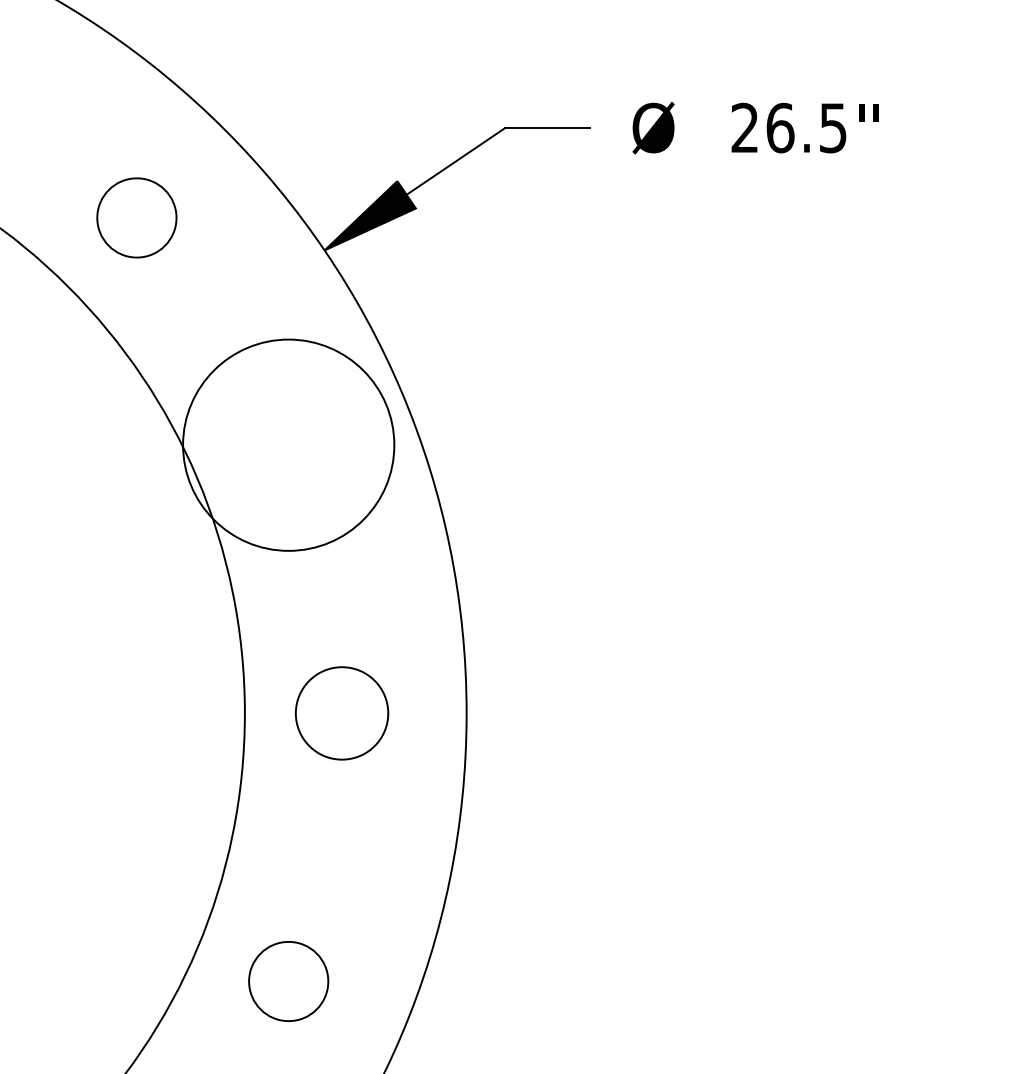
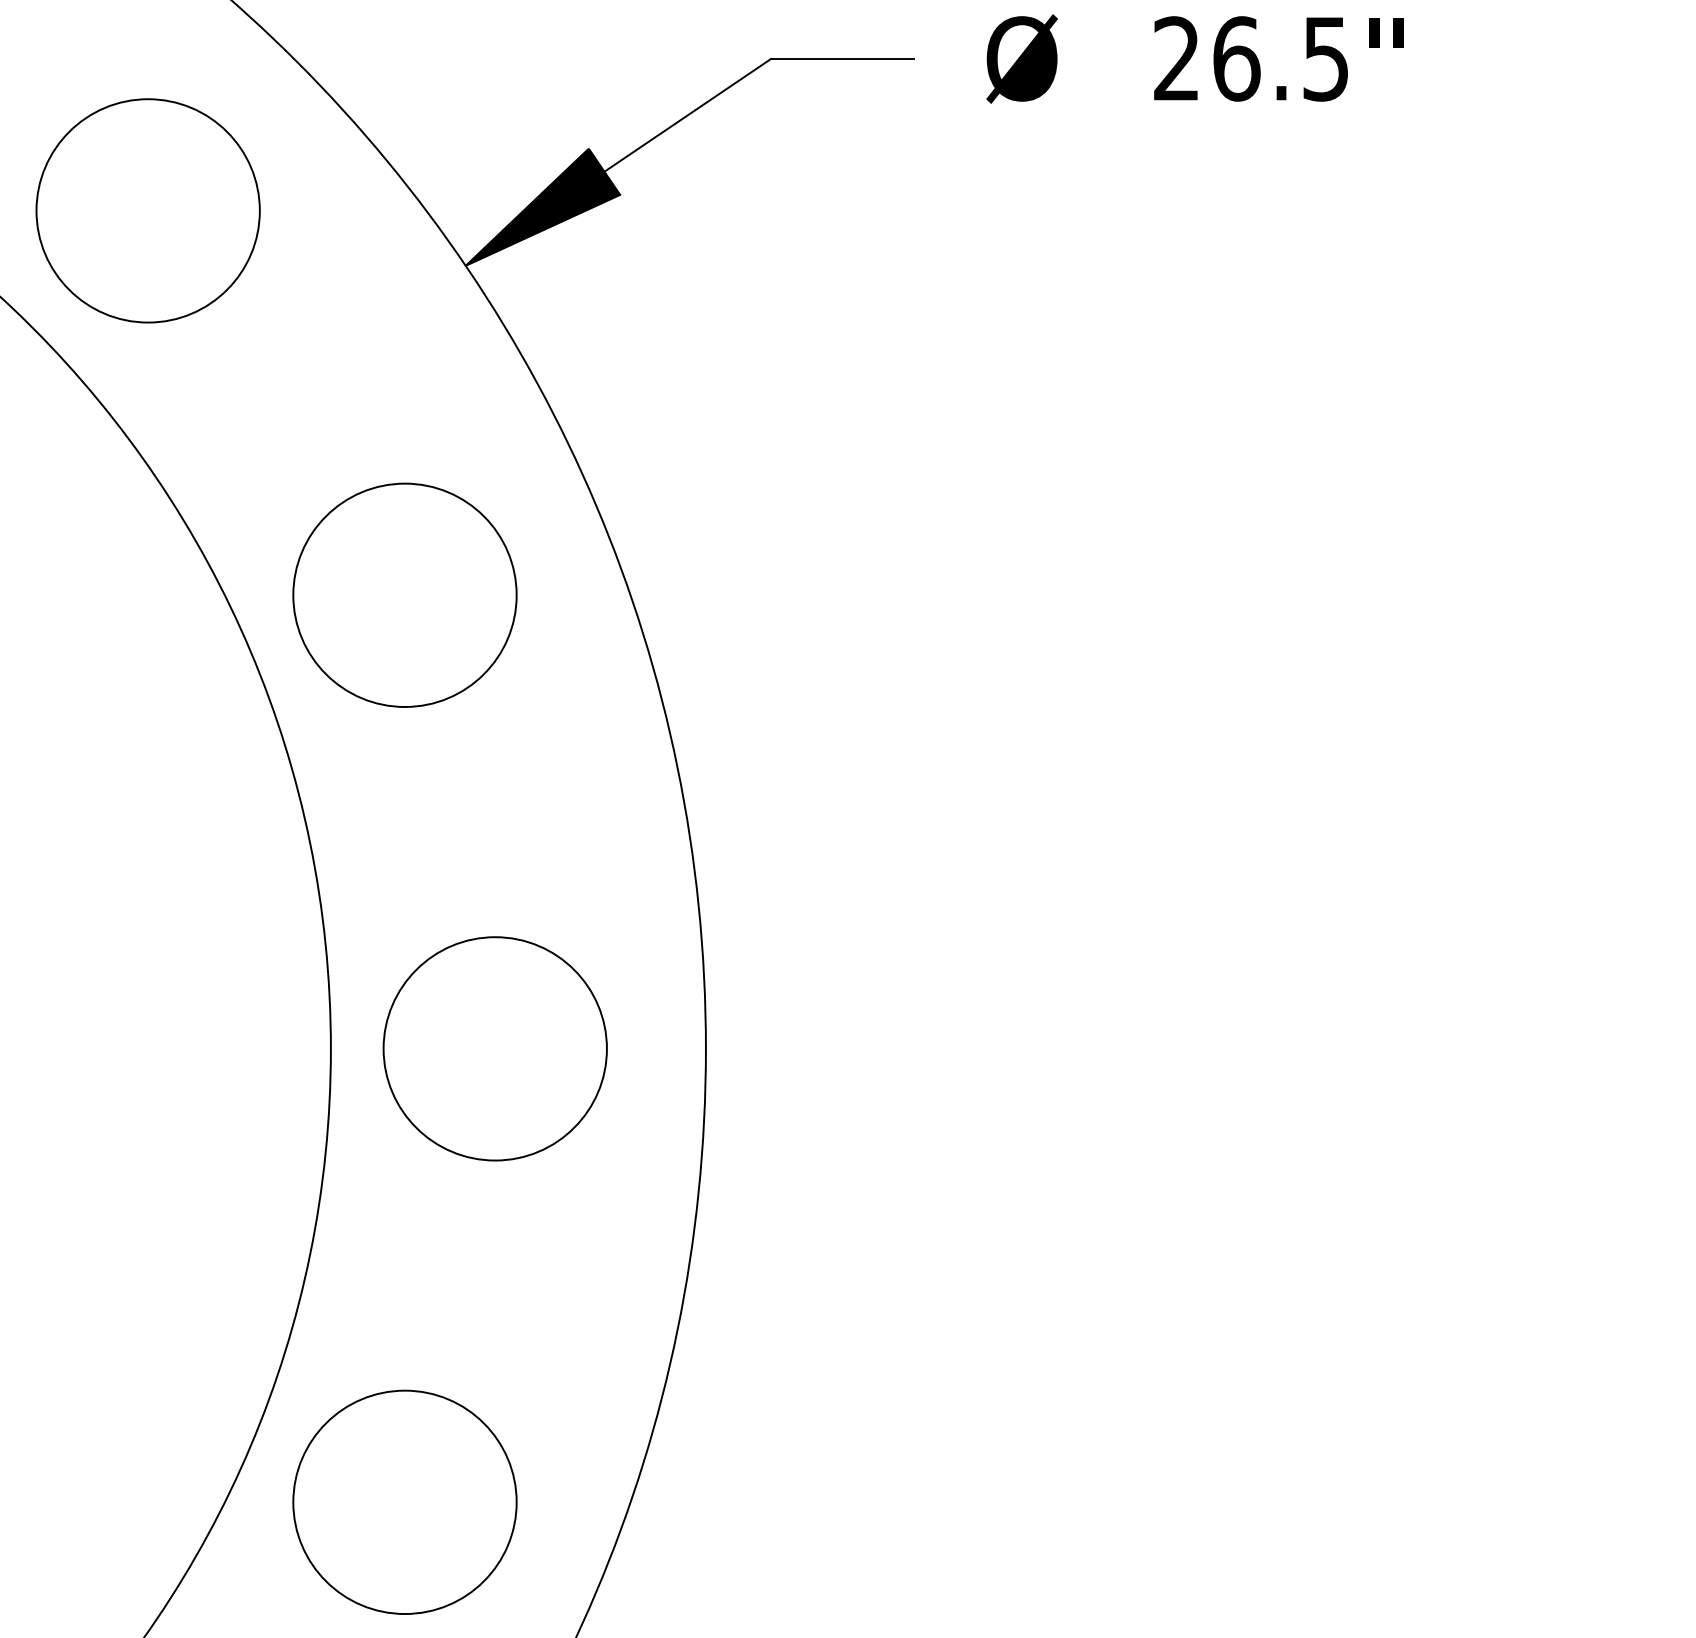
circle: (136, 217) -> (147, 210), size x1.67
circle: (288, 445) -> (404, 595), size x0.62
circle: (341, 713) -> (494, 1049), size x1.43
circle: (288, 981) -> (404, 1502), size x1.67

